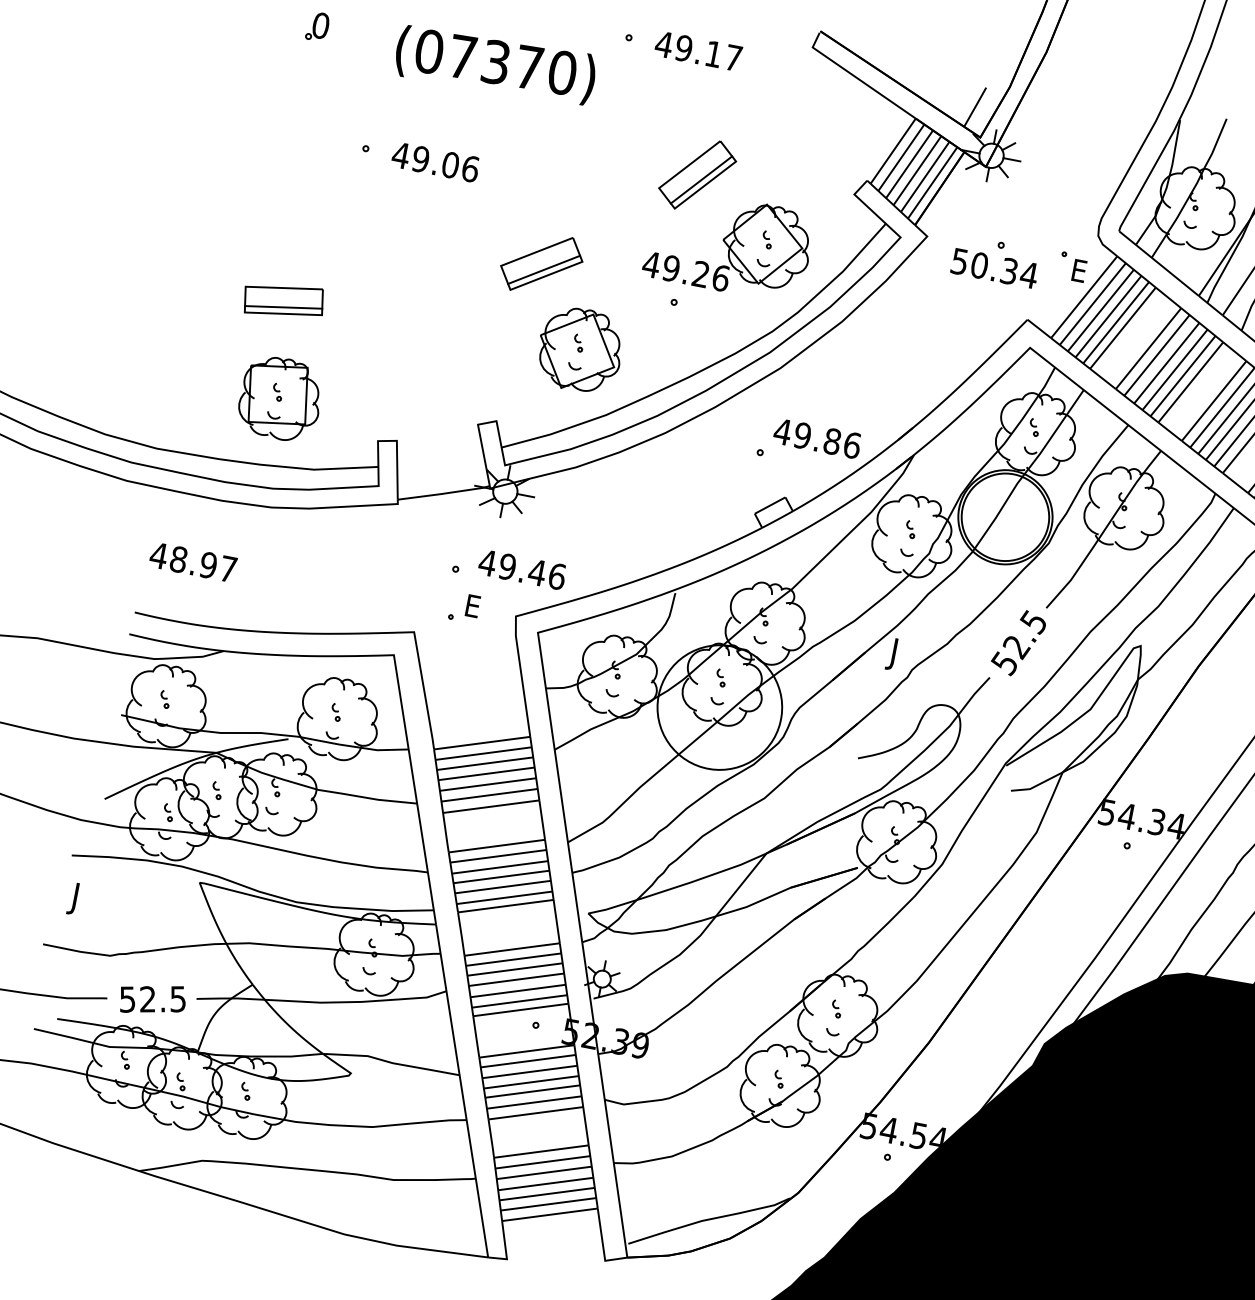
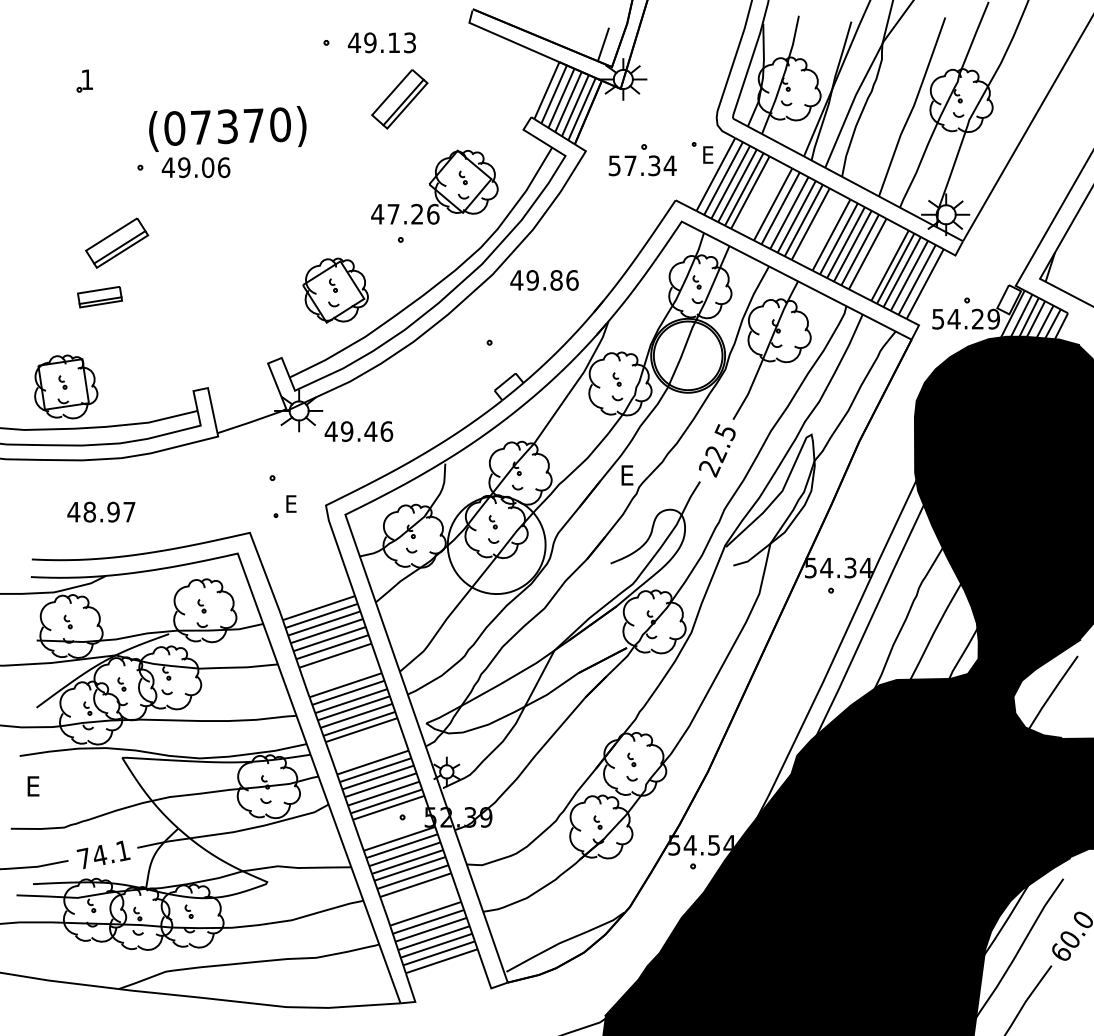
text: (321, 25) -> (87, 79), 0 -> 1
text: (733, 57) -> (409, 42), 49.17 -> 49.13
text: (495, 64) -> (227, 128), moved
part: (697, 175) -> (399, 99), moved
part: (542, 263) -> (117, 242), moved
text: (979, 265) -> (630, 165), 50.34 -> 57.34
text: (671, 267) -> (393, 213), 49.26 -> 47.26
part: (283, 299) -> (99, 296), size x0.7
part: (281, 398) -> (66, 386), moved
text: (817, 438) -> (544, 280), moved
text: (193, 561) -> (101, 511), moved
text: (521, 569) -> (358, 431), moved
text: (897, 655) -> (625, 478), J -> E
text: (1004, 663) -> (709, 468), 52.5 -> 22.5
text: (78, 898) -> (31, 788), J -> E
text: (152, 998) -> (103, 854), 52.5 -> 74.1

